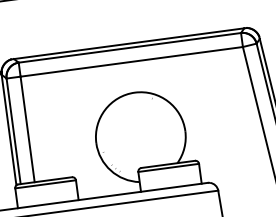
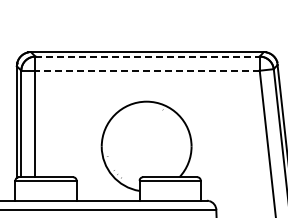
line: (130, 47) -> (148, 56), solid -> dashed
line: (131, 61) -> (147, 70), solid -> dashed

